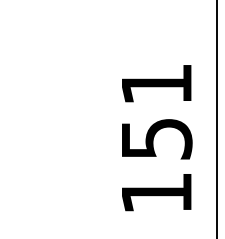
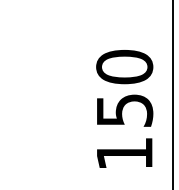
text: (156, 83) -> (124, 66), 151 -> 150

